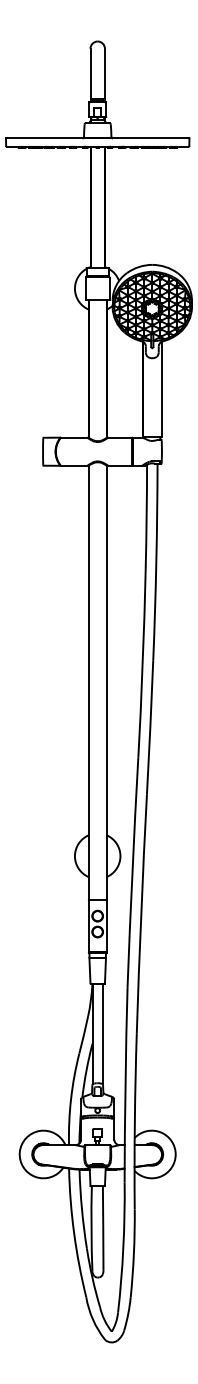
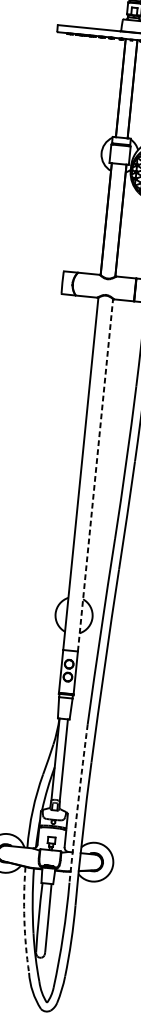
line: (106, 682) -> (95, 475), solid -> dashed
arc: (125, 1084) -> (78, 803), solid -> dashed
arc: (74, 1233) -> (24, 920), solid -> dashed

